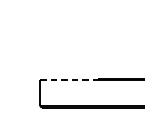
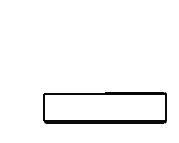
line: (68, 80) -> (74, 94), dashed -> solid

